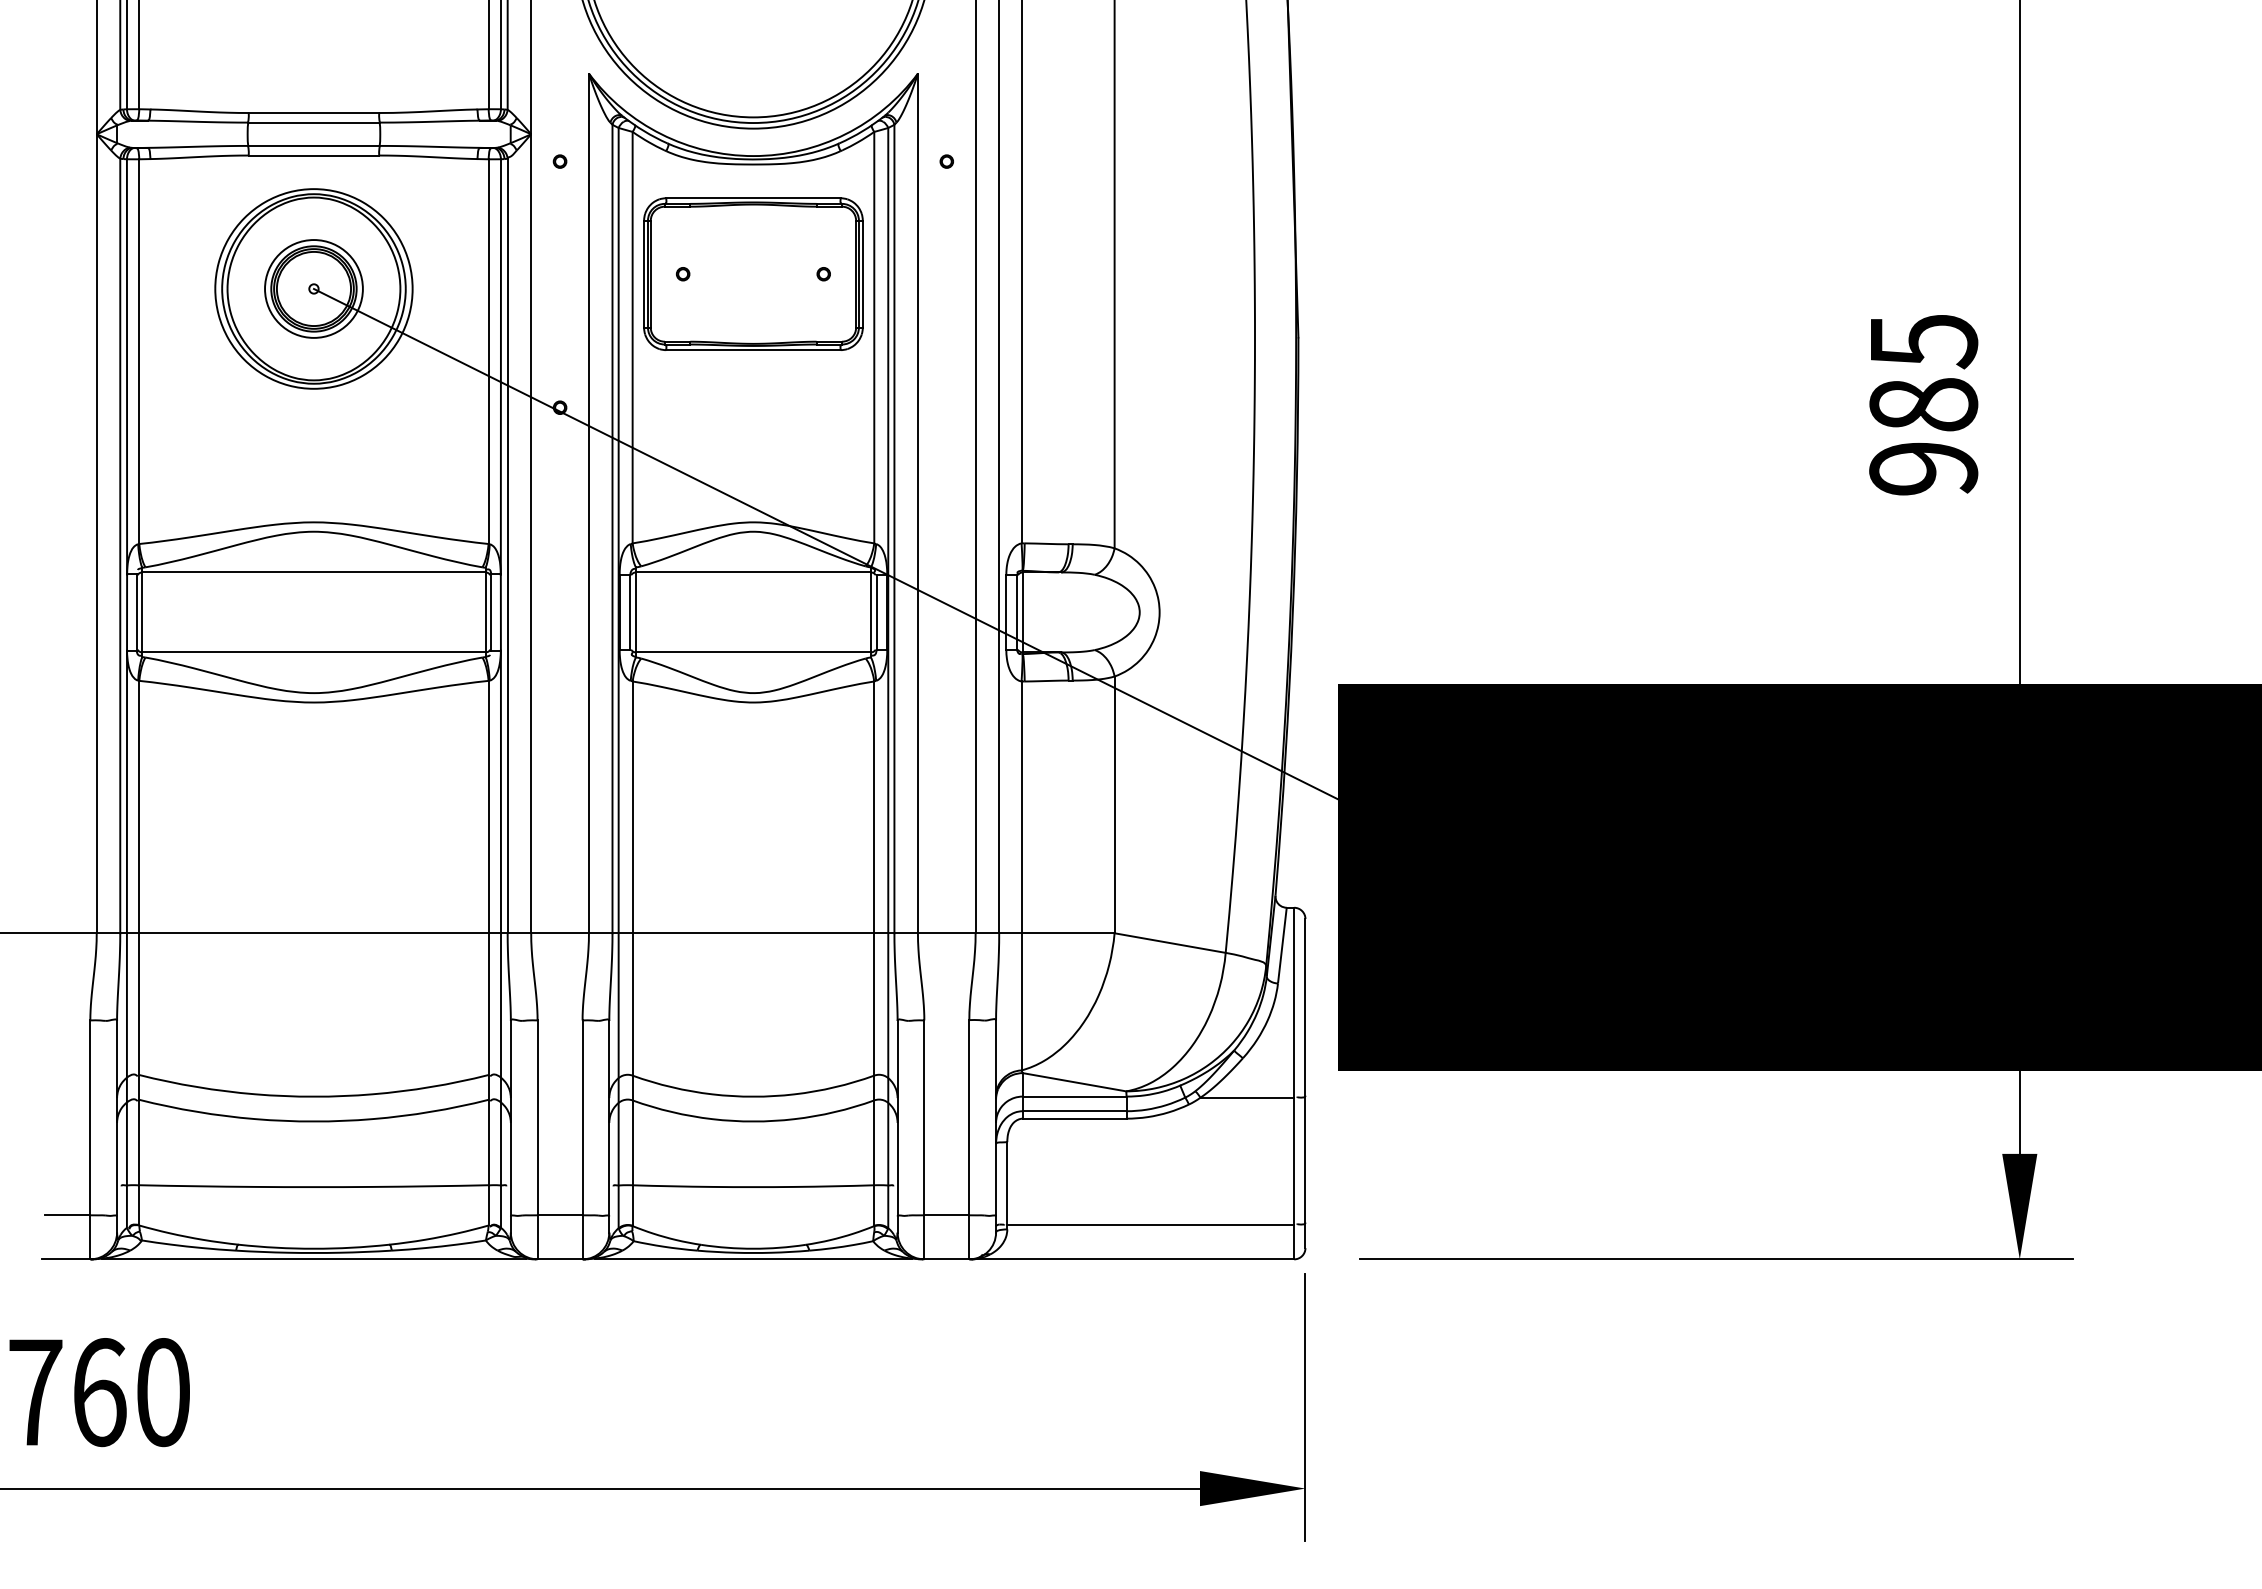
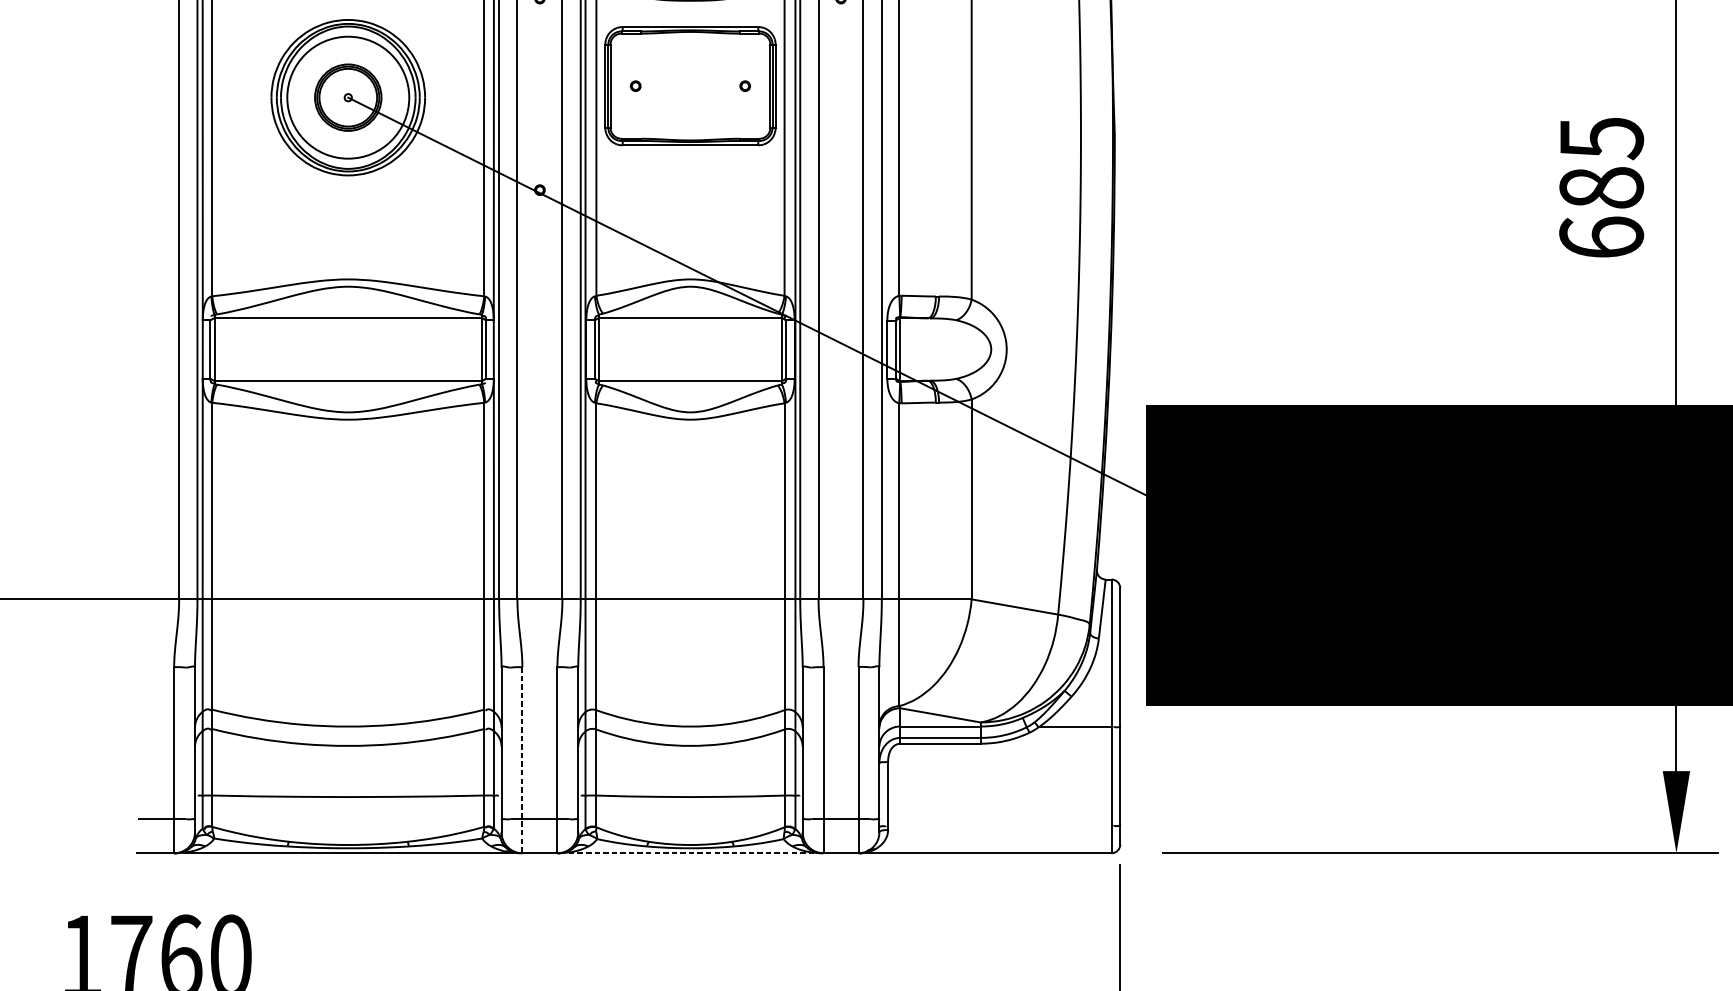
circle: (313, 288) -> (347, 97), size x1.6
text: (1923, 468) -> (1601, 237), 985 -> 685
line: (537, 1140) -> (522, 760), solid -> dashed
line: (1150, 1224) -> (999, 826), removed
line: (753, 1258) -> (690, 852), solid -> dashed

